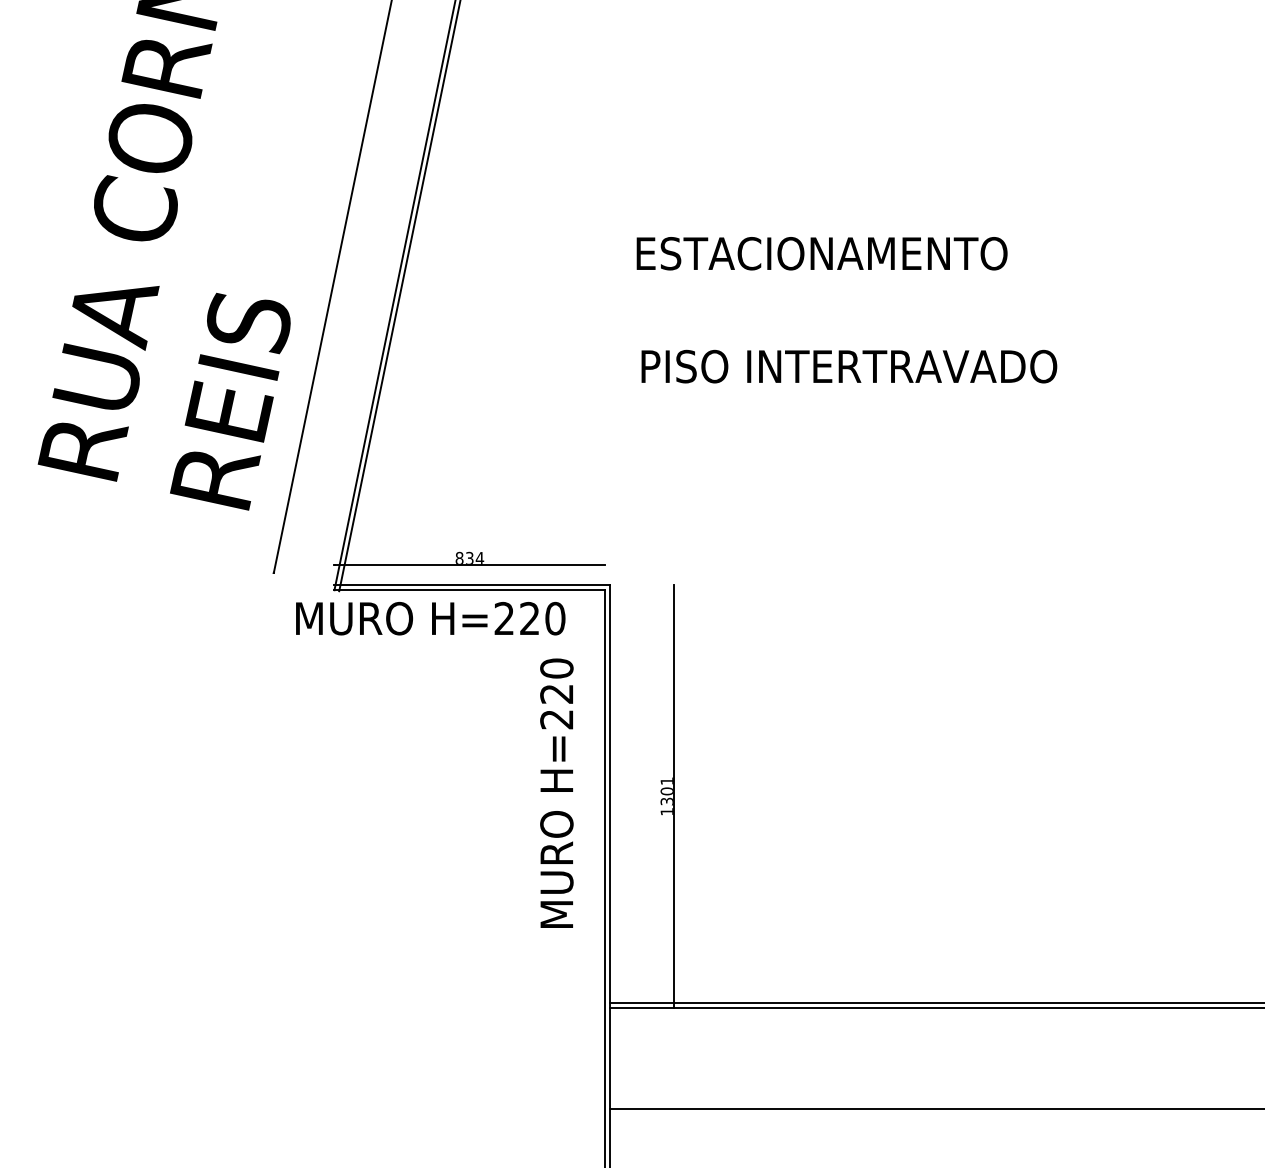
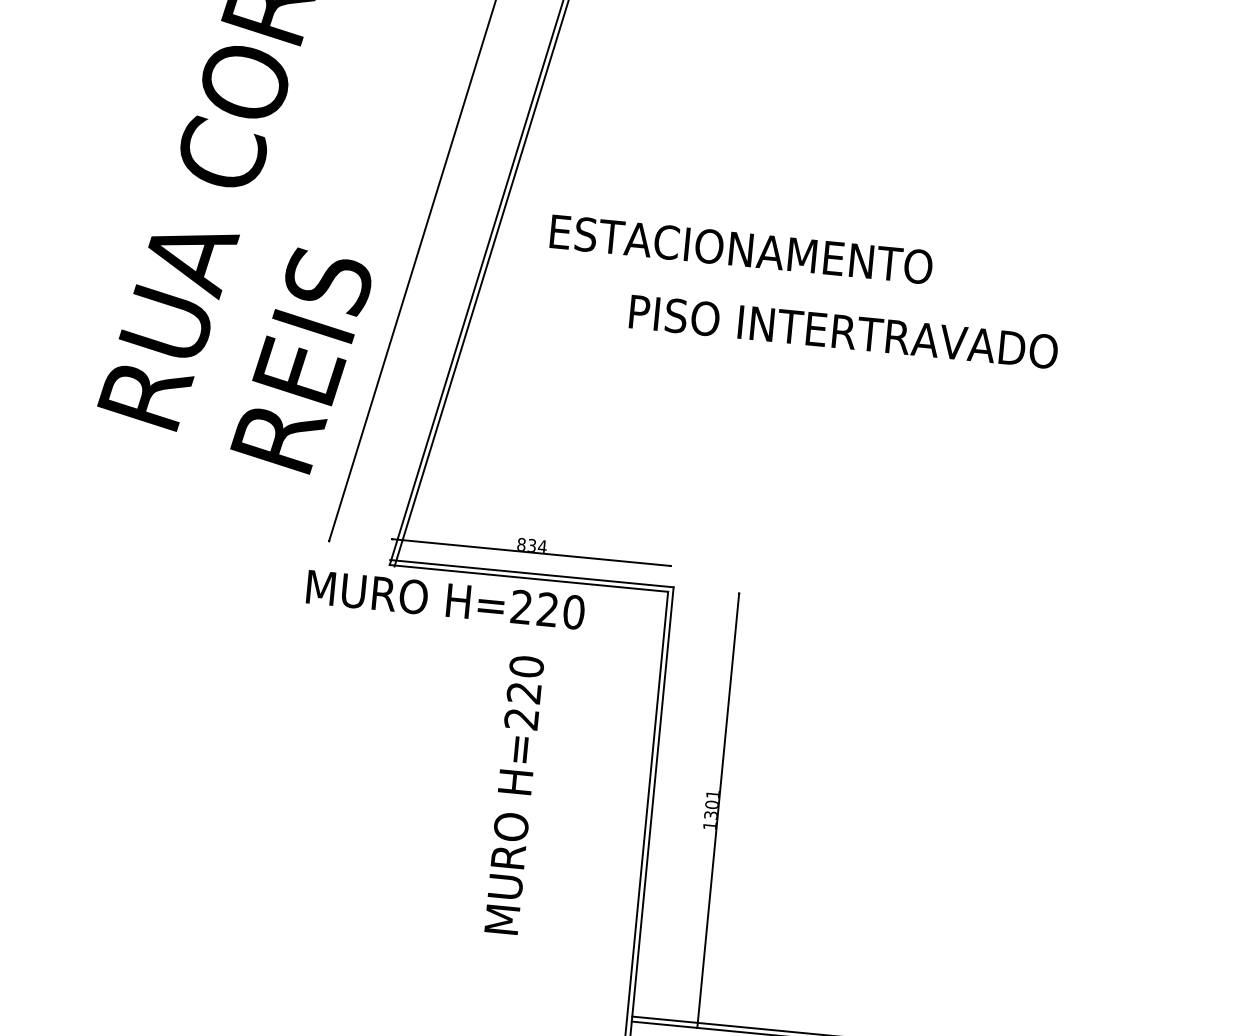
text: (821, 253) -> (740, 249), moved
text: (849, 366) -> (844, 331), moved
text: (430, 618) -> (445, 599), moved
text: (556, 792) -> (514, 794), moved

